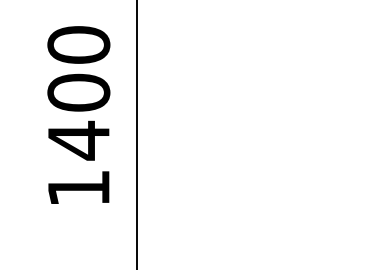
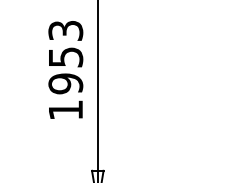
text: (78, 93) -> (65, 57), 1400 -> 1953

